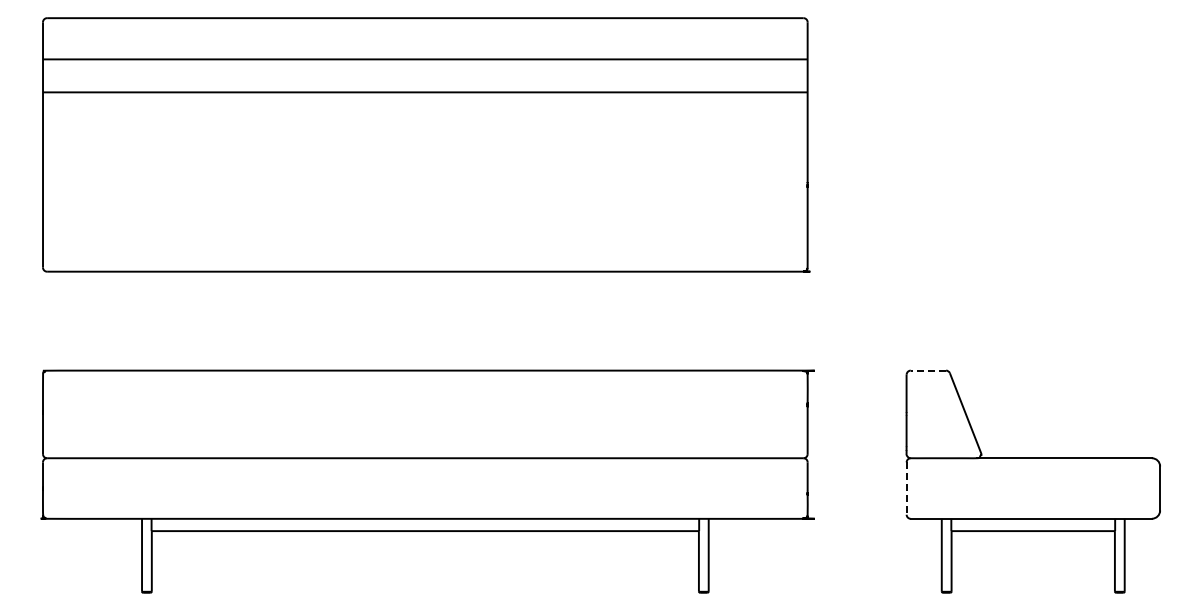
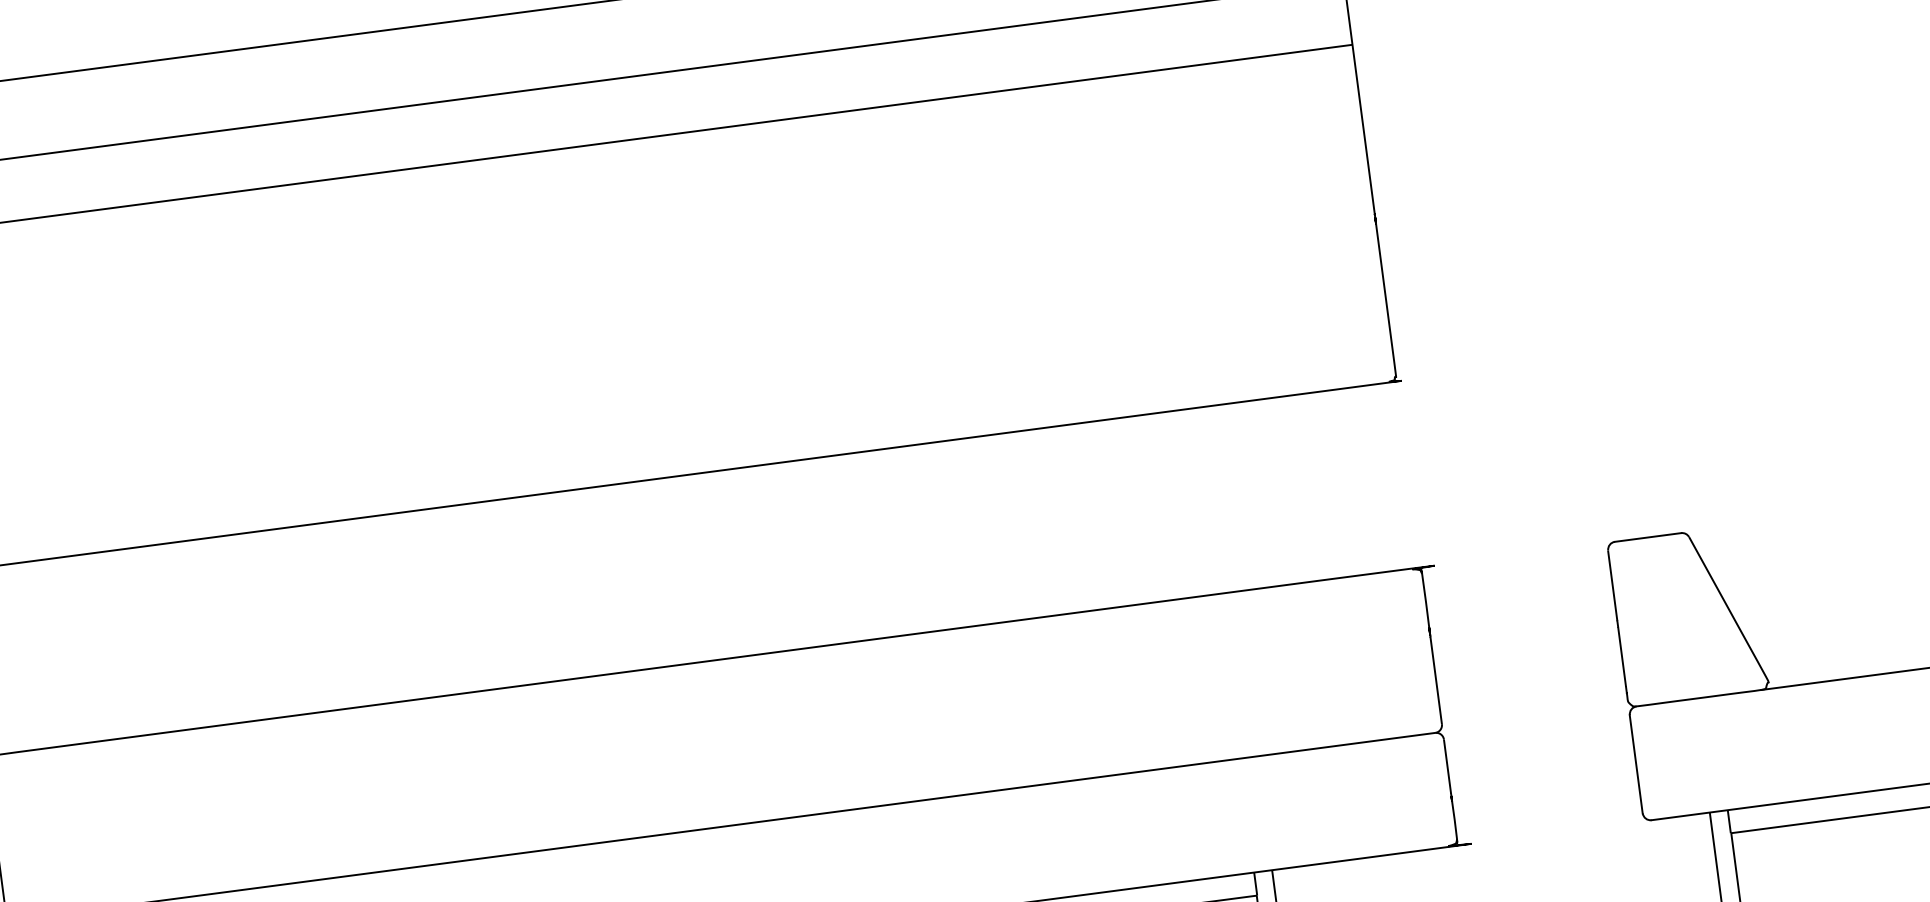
line: (928, 370) -> (1648, 537), dashed -> solid
line: (906, 489) -> (1636, 766), dashed -> solid

